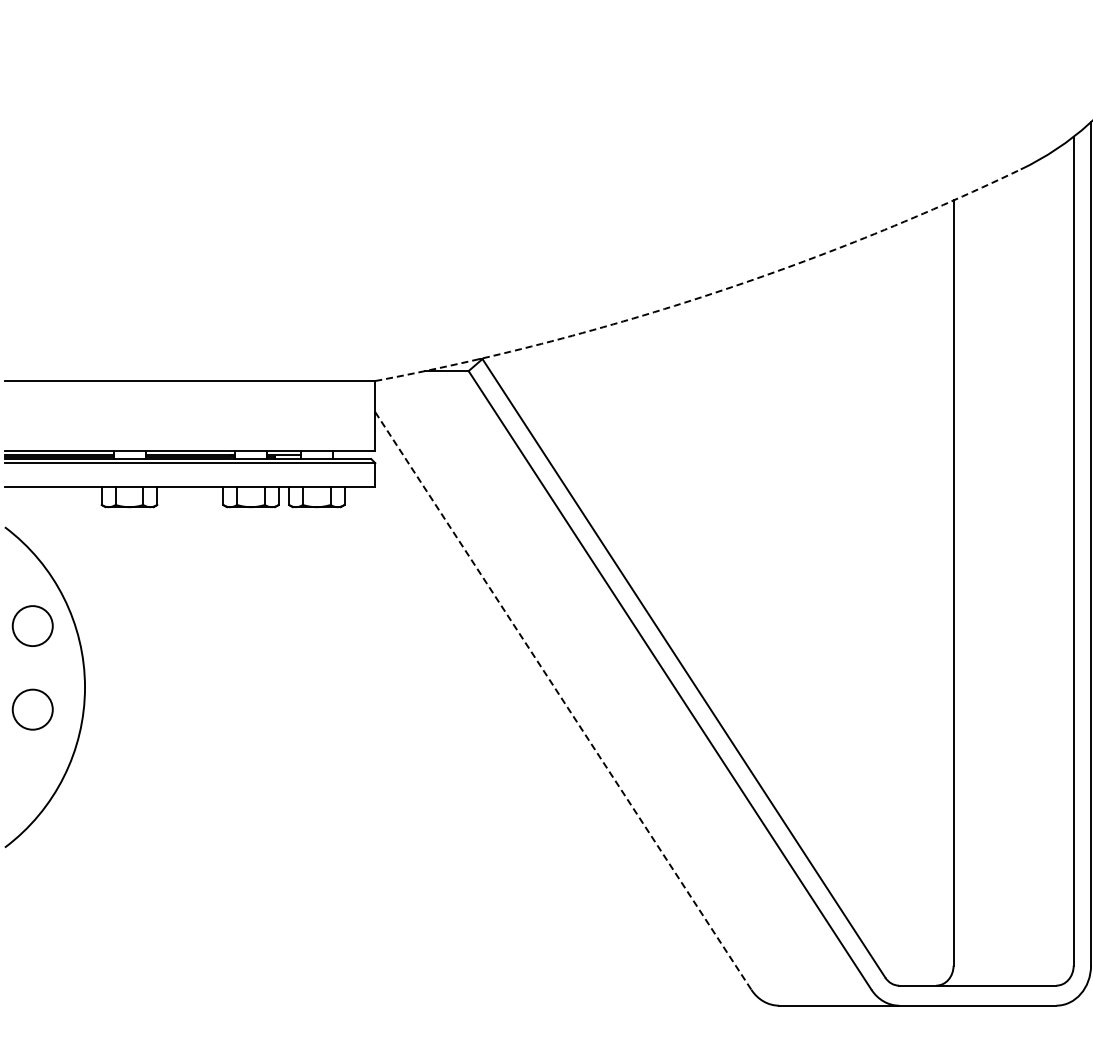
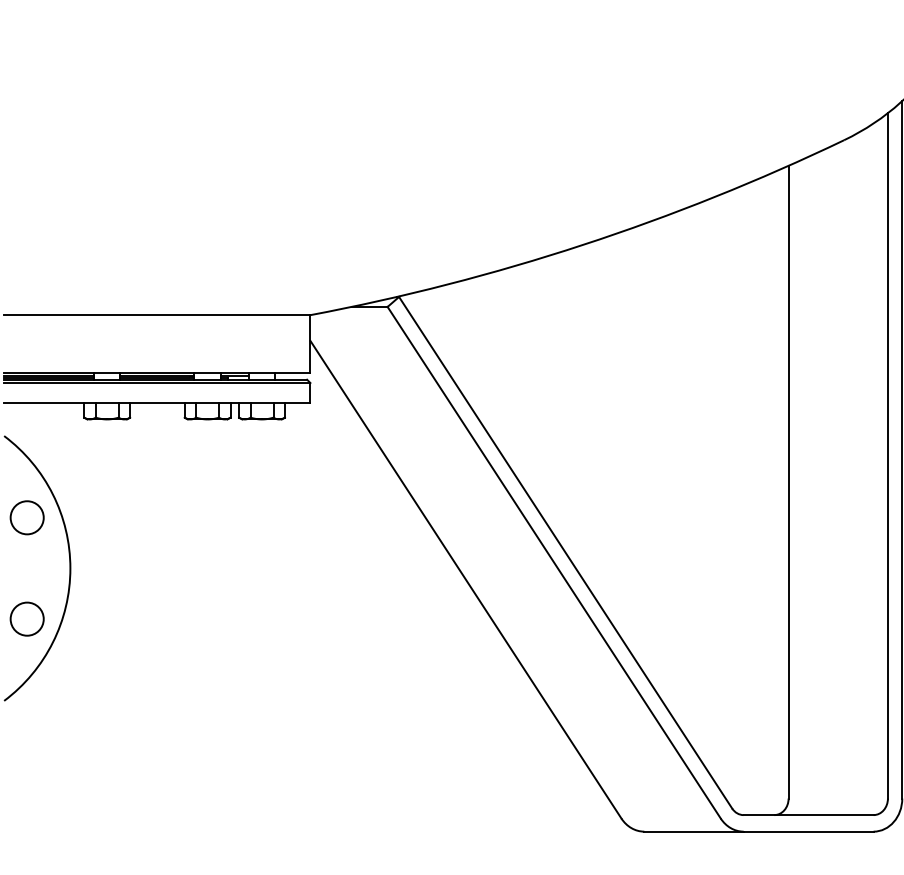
arc: (704, 296) -> (582, 245), dashed -> solid
line: (563, 700) -> (466, 579), dashed -> solid
circle: (32, 709) -> (26, 619), moved

